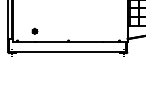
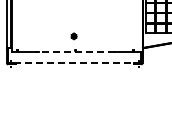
part: (34, 31) -> (73, 36), moved
line: (69, 41) -> (76, 51), solid -> dashed
line: (66, 52) -> (73, 63), solid -> dashed

